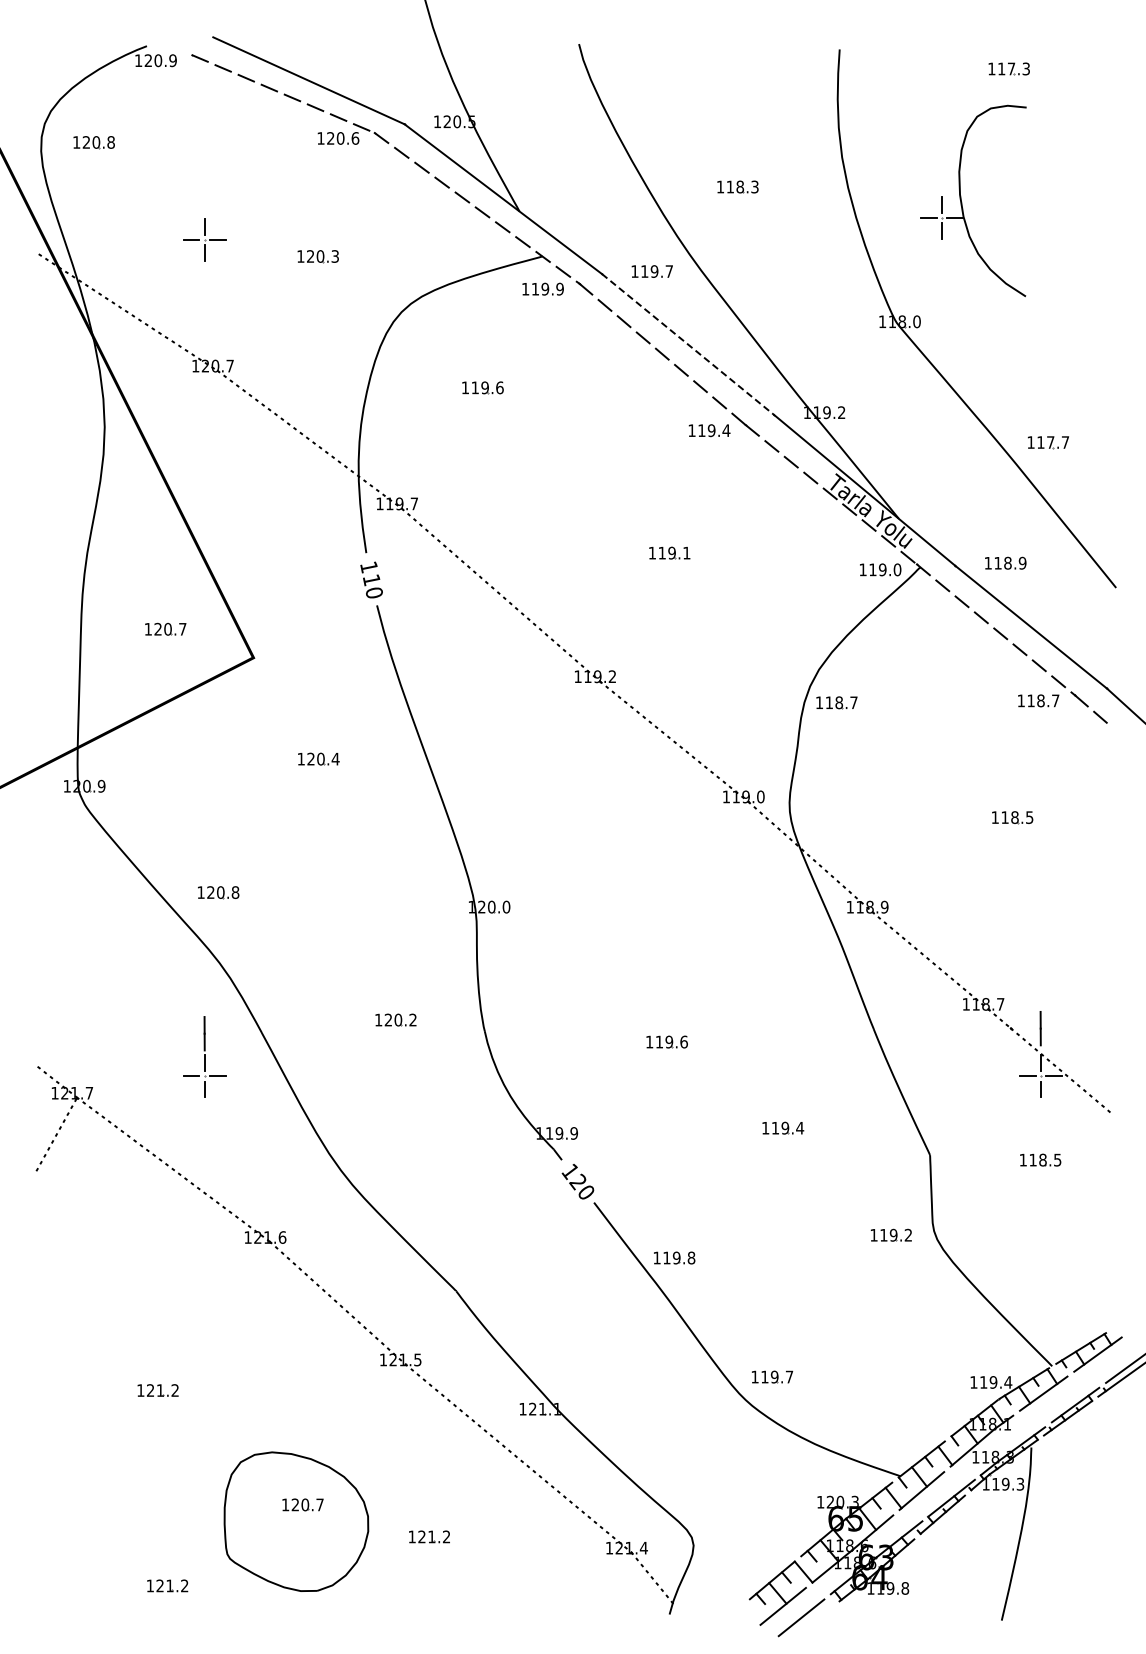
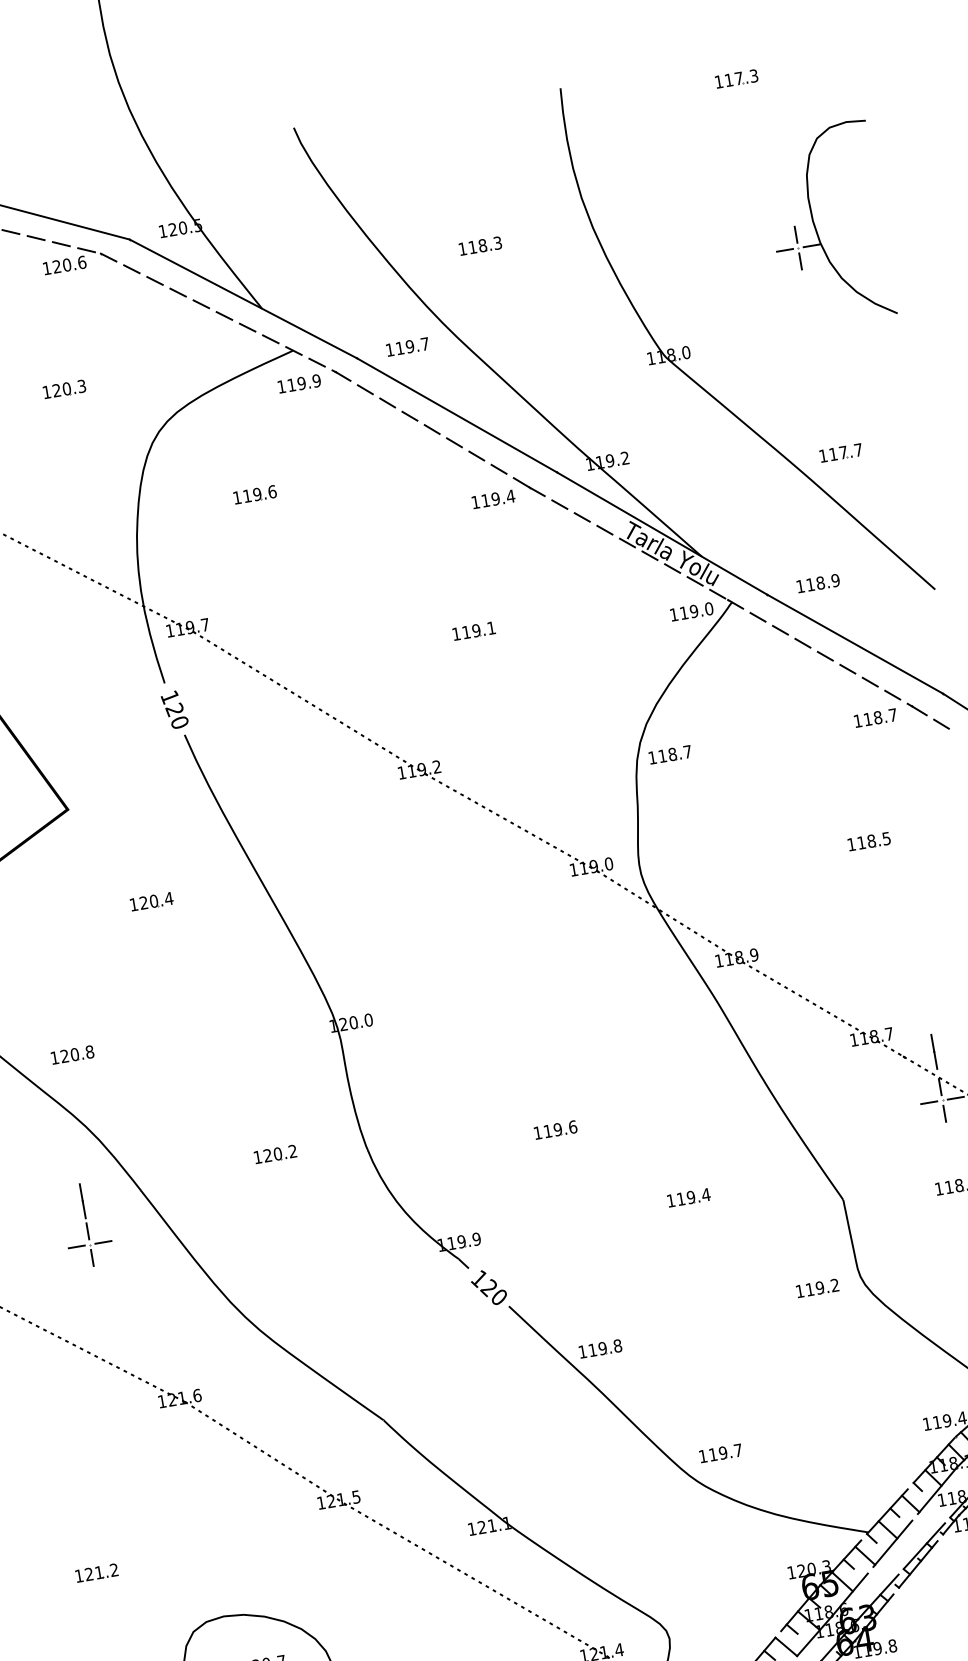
part: (962, 202) -> (816, 228), moved
line: (688, 344) -> (457, 415), dashed -> solid
text: (371, 580) -> (174, 710), 110 -> 120

